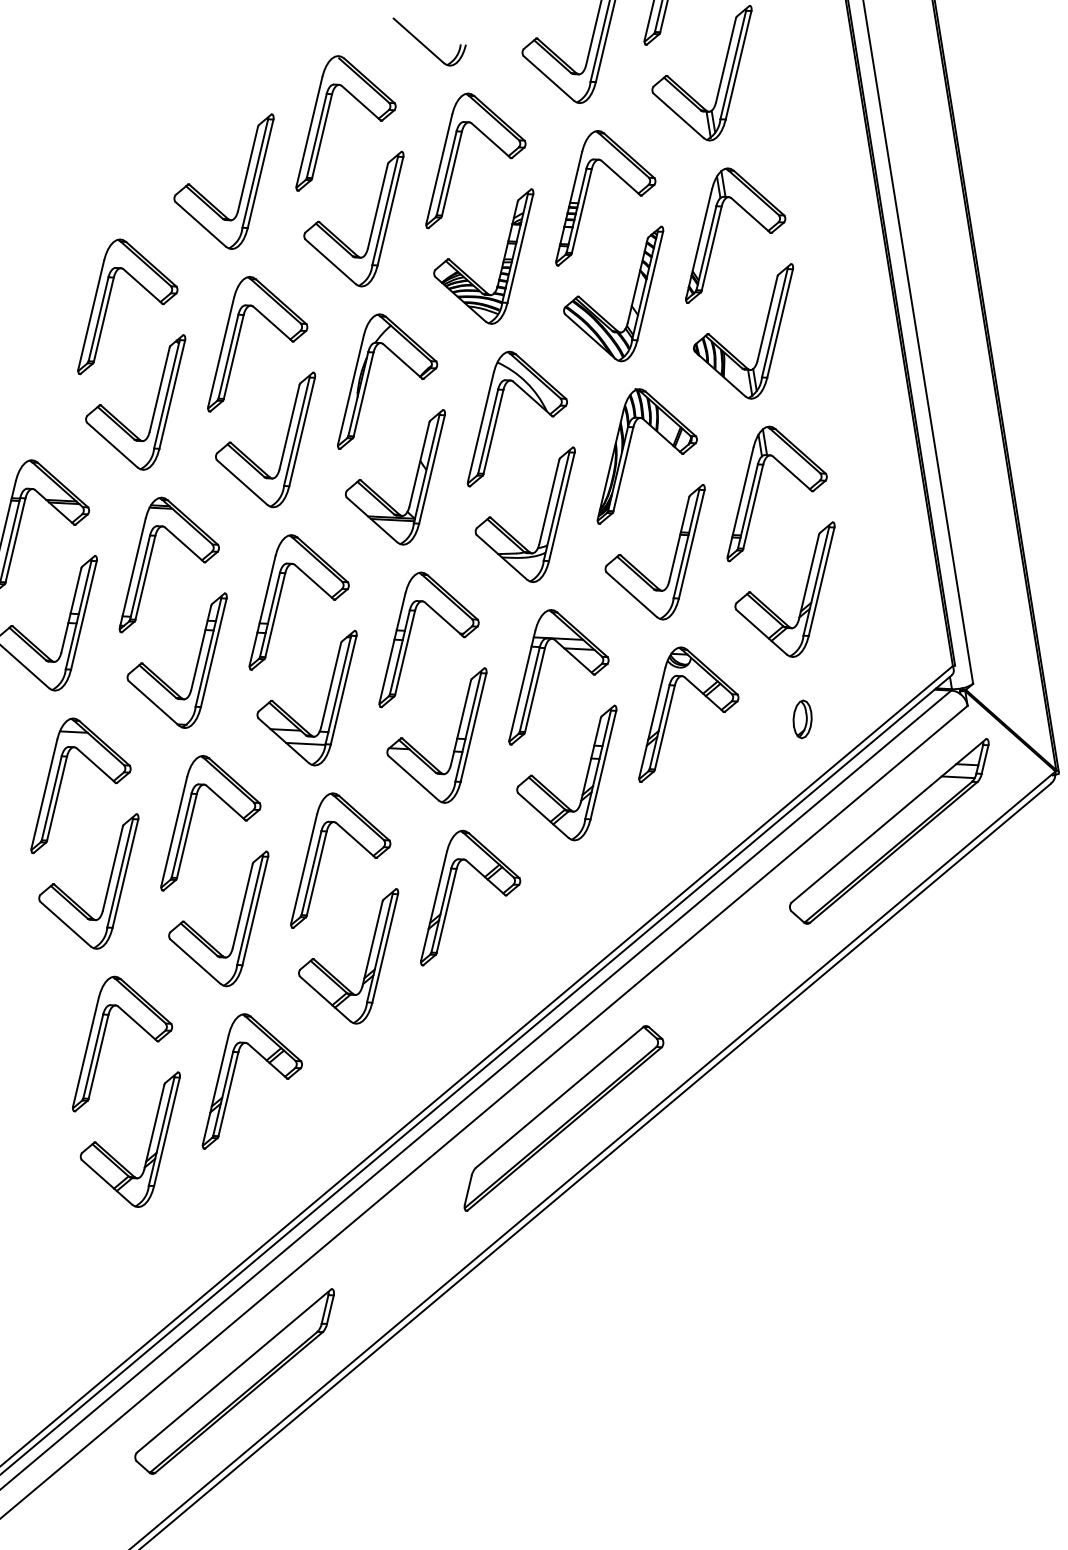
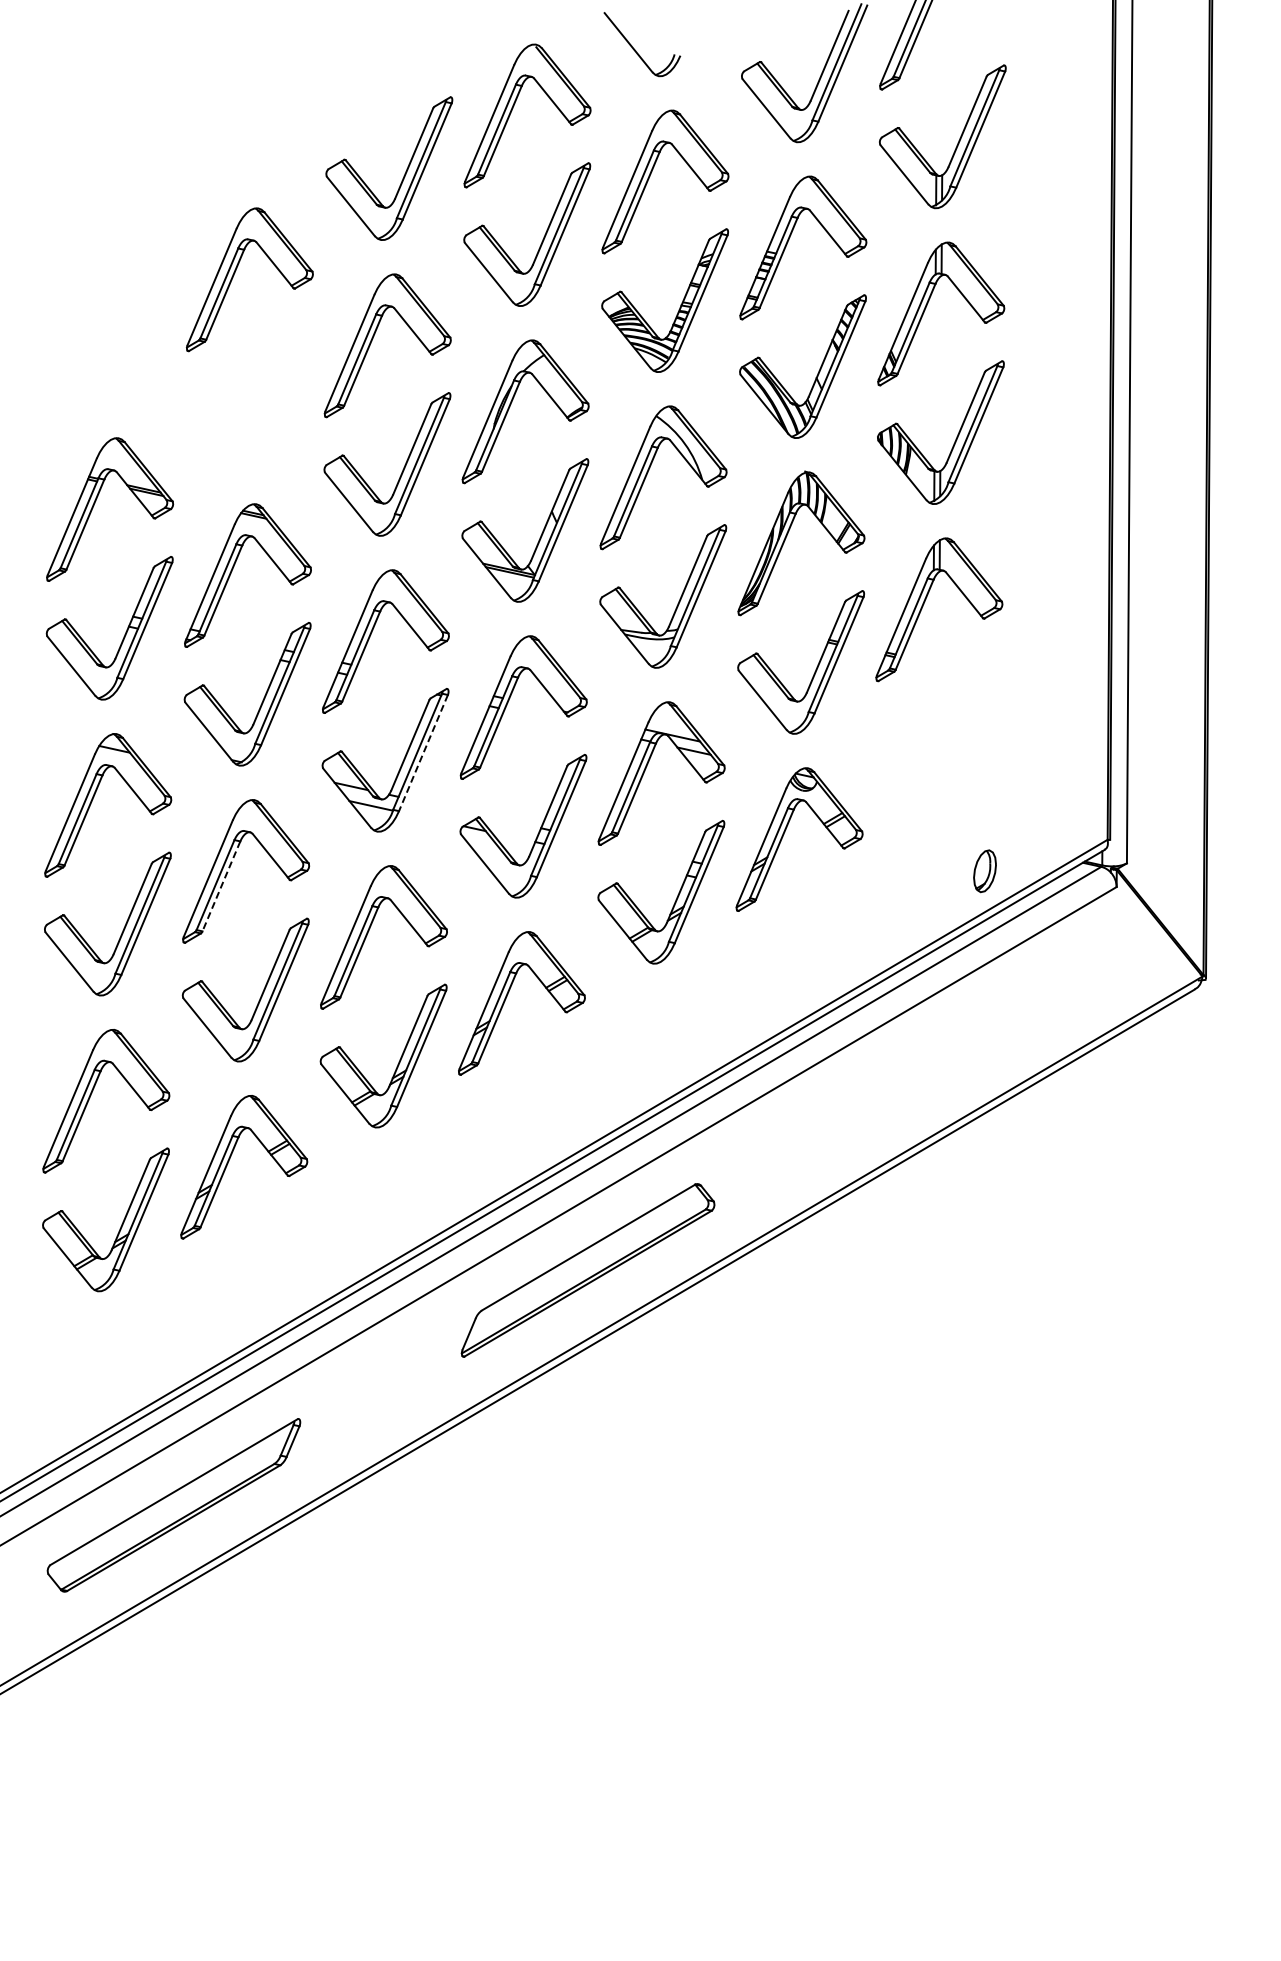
part: (154, 408) -> (264, 403), removed
part: (803, 594) -> (954, 732), removed
line: (343, 690) -> (423, 753), solid -> dashed
part: (802, 719) -> (984, 871), moved
part: (890, 832) -> (1006, 1013), removed
line: (187, 836) -> (221, 886), solid -> dashed

